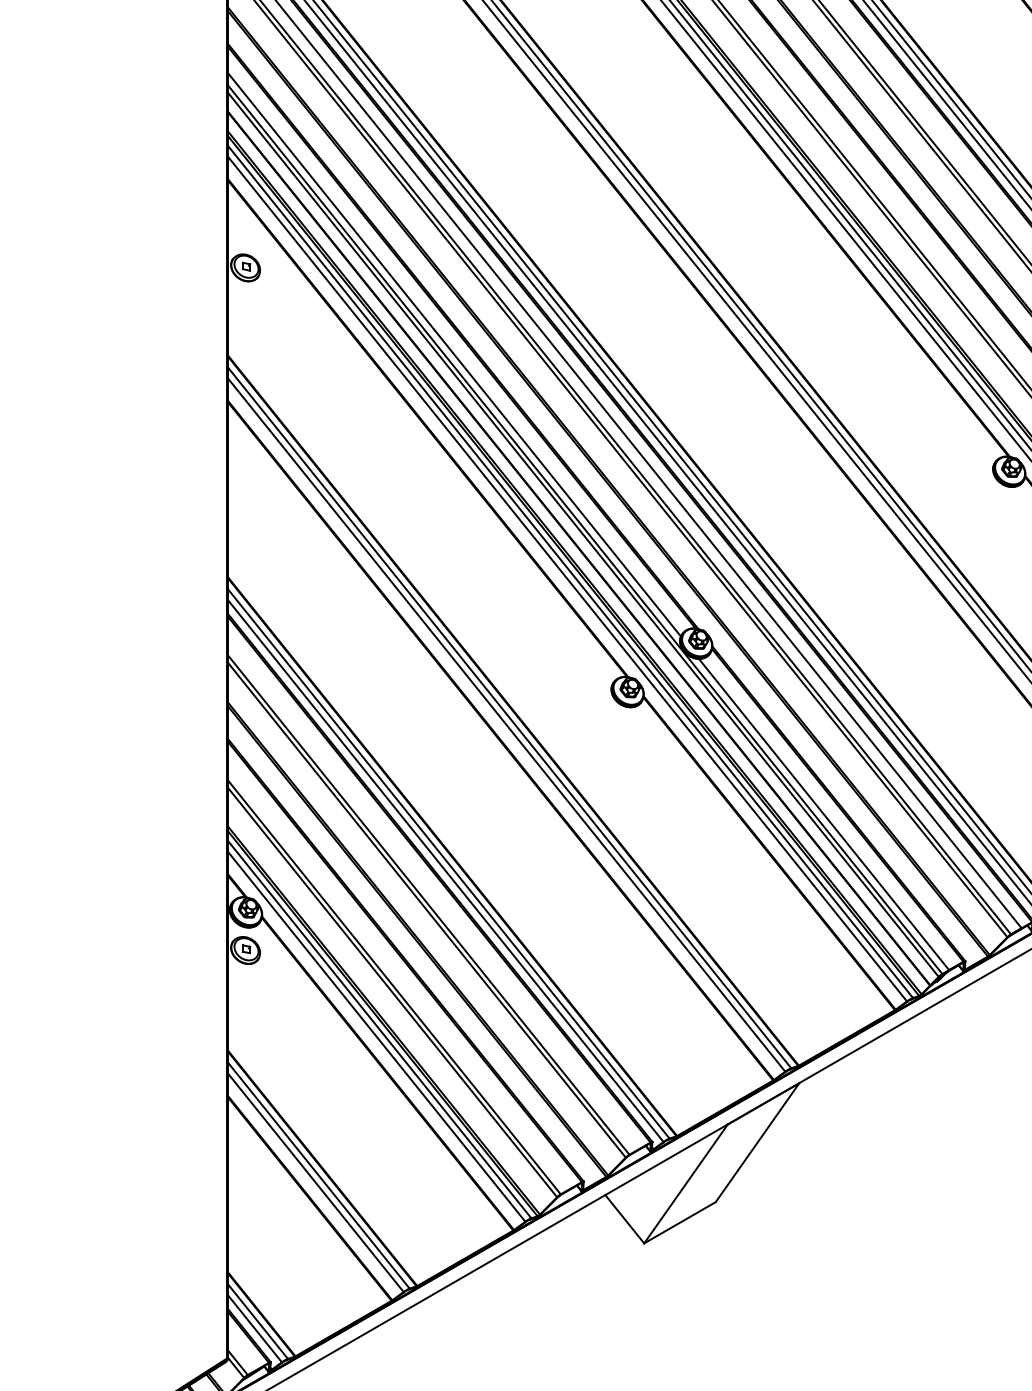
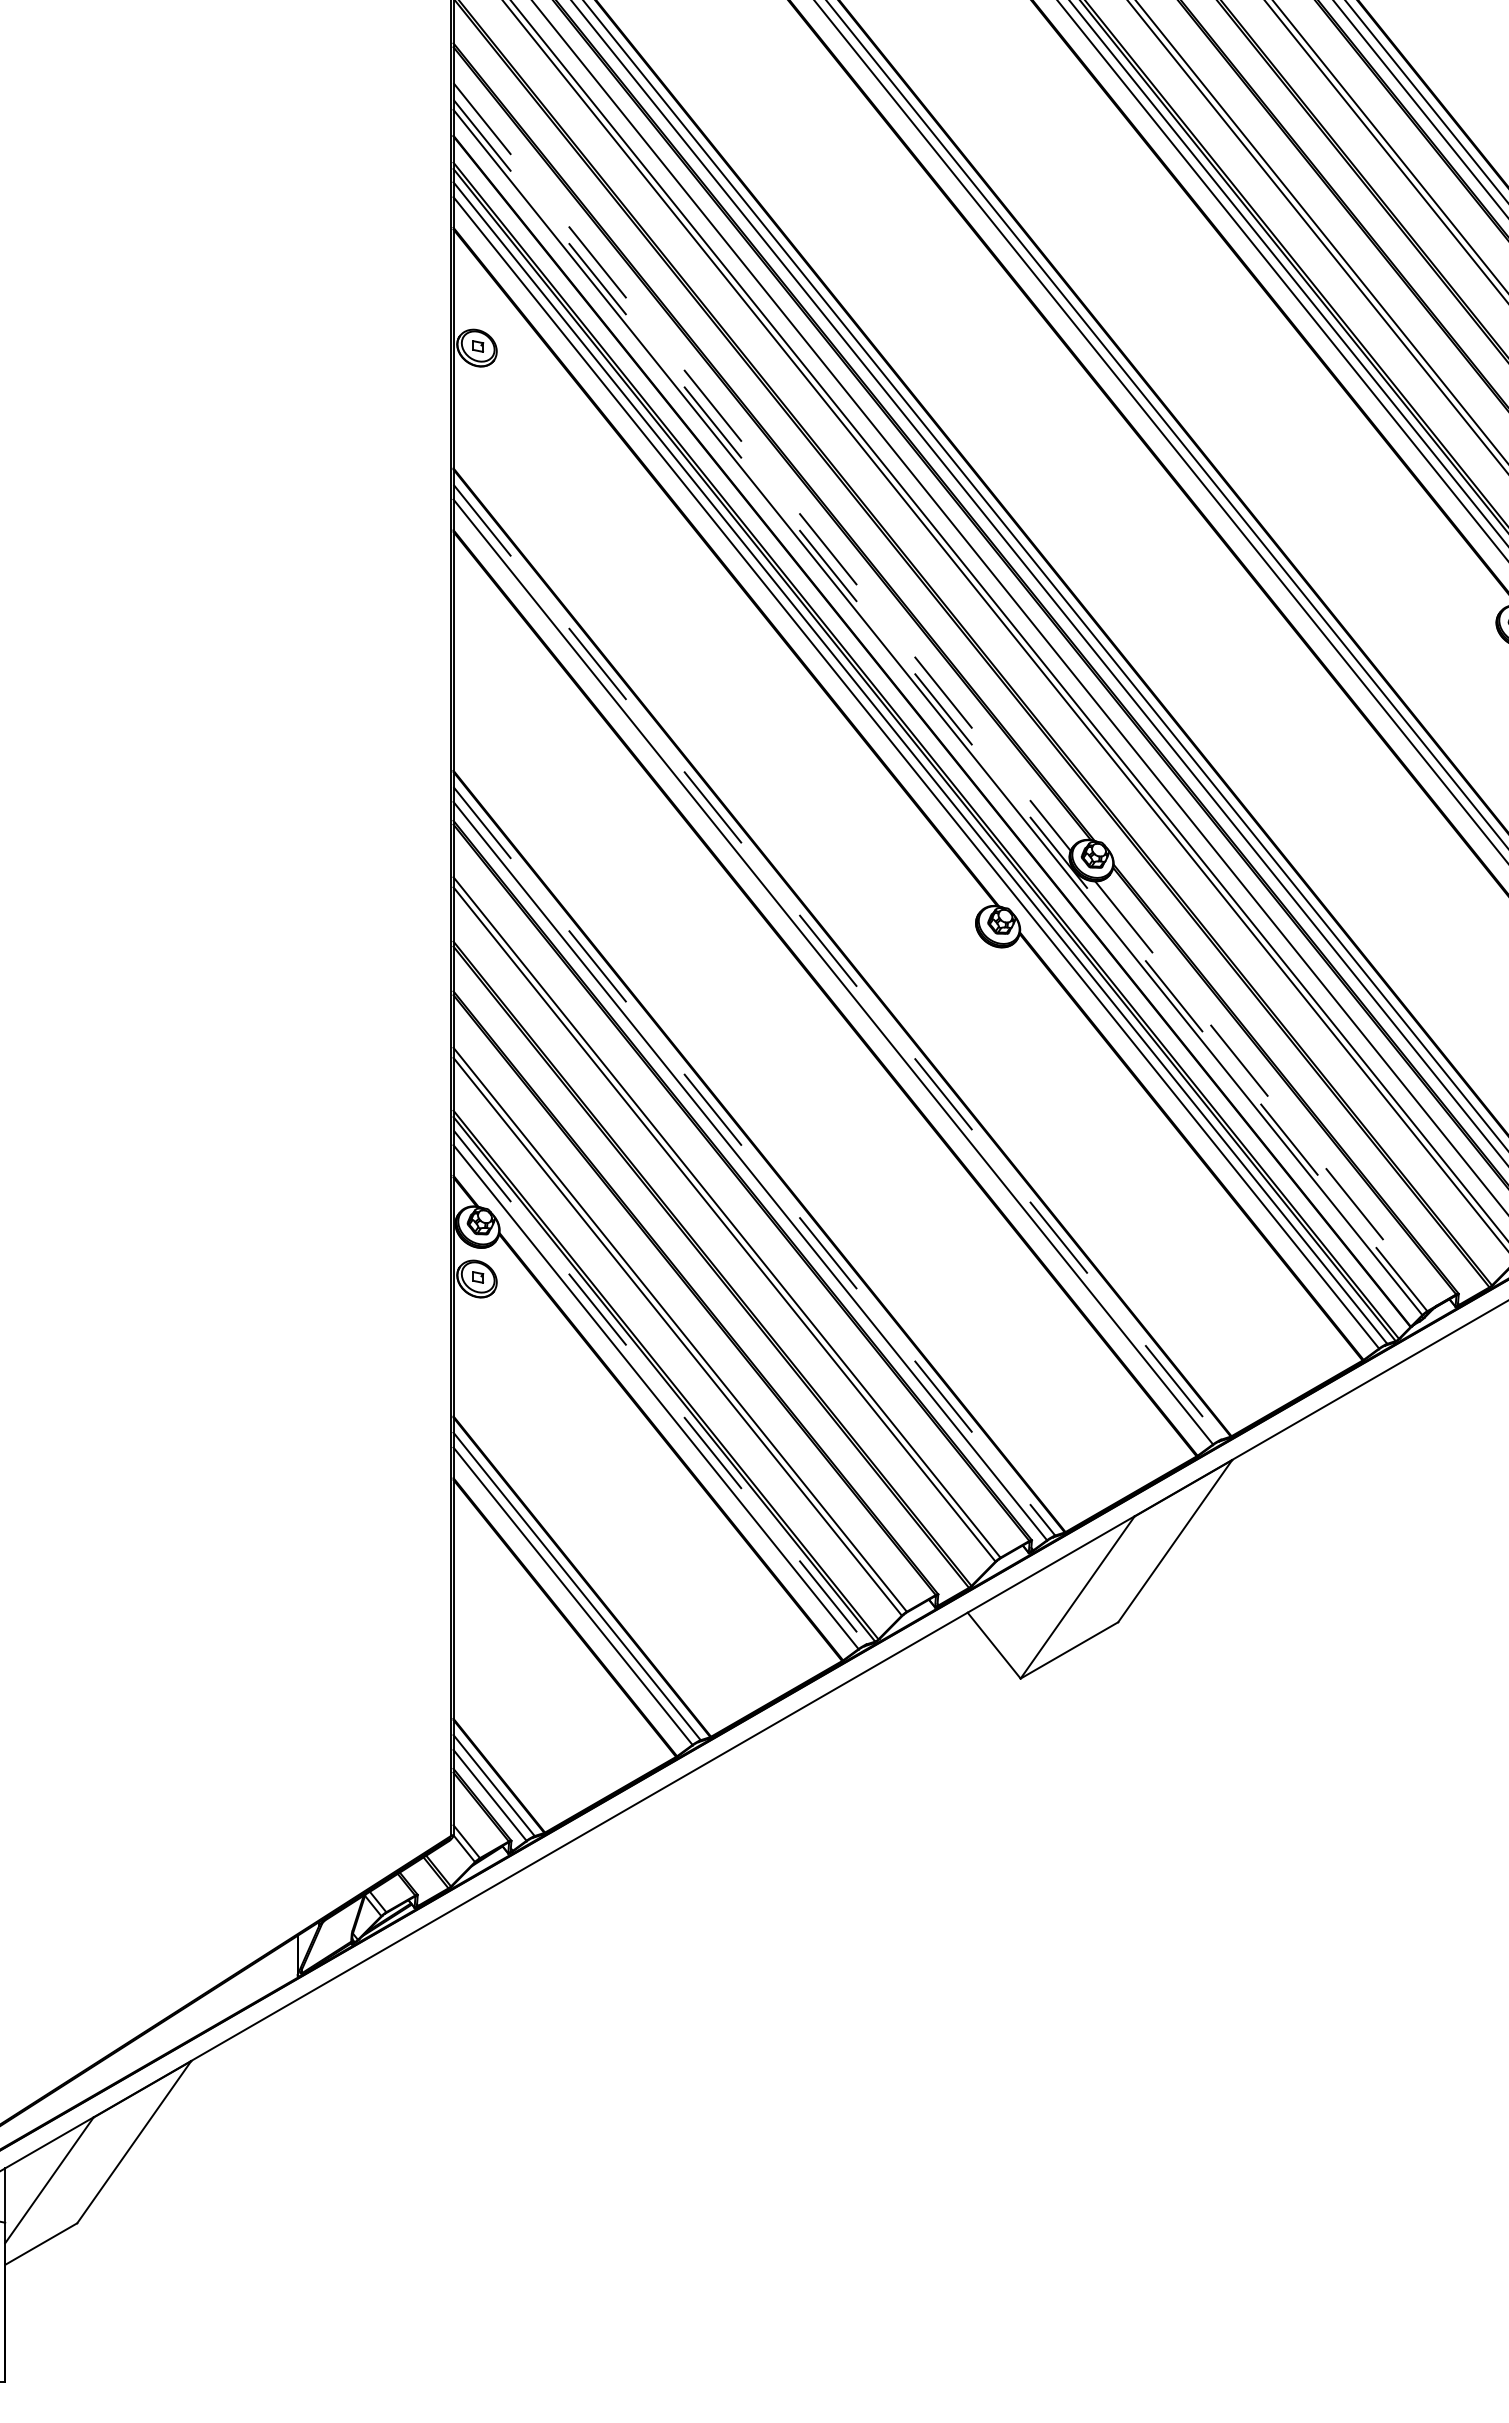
line: (454, 355) -> (762, 467), solid -> dashed
line: (585, 529) -> (940, 705), solid -> dashed
line: (509, 718) -> (837, 962), solid -> dashed
line: (824, 815) -> (1266, 1094), solid -> dashed
line: (449, 864) -> (754, 1161), solid -> dashed
line: (380, 1029) -> (660, 1387), solid -> dashed

